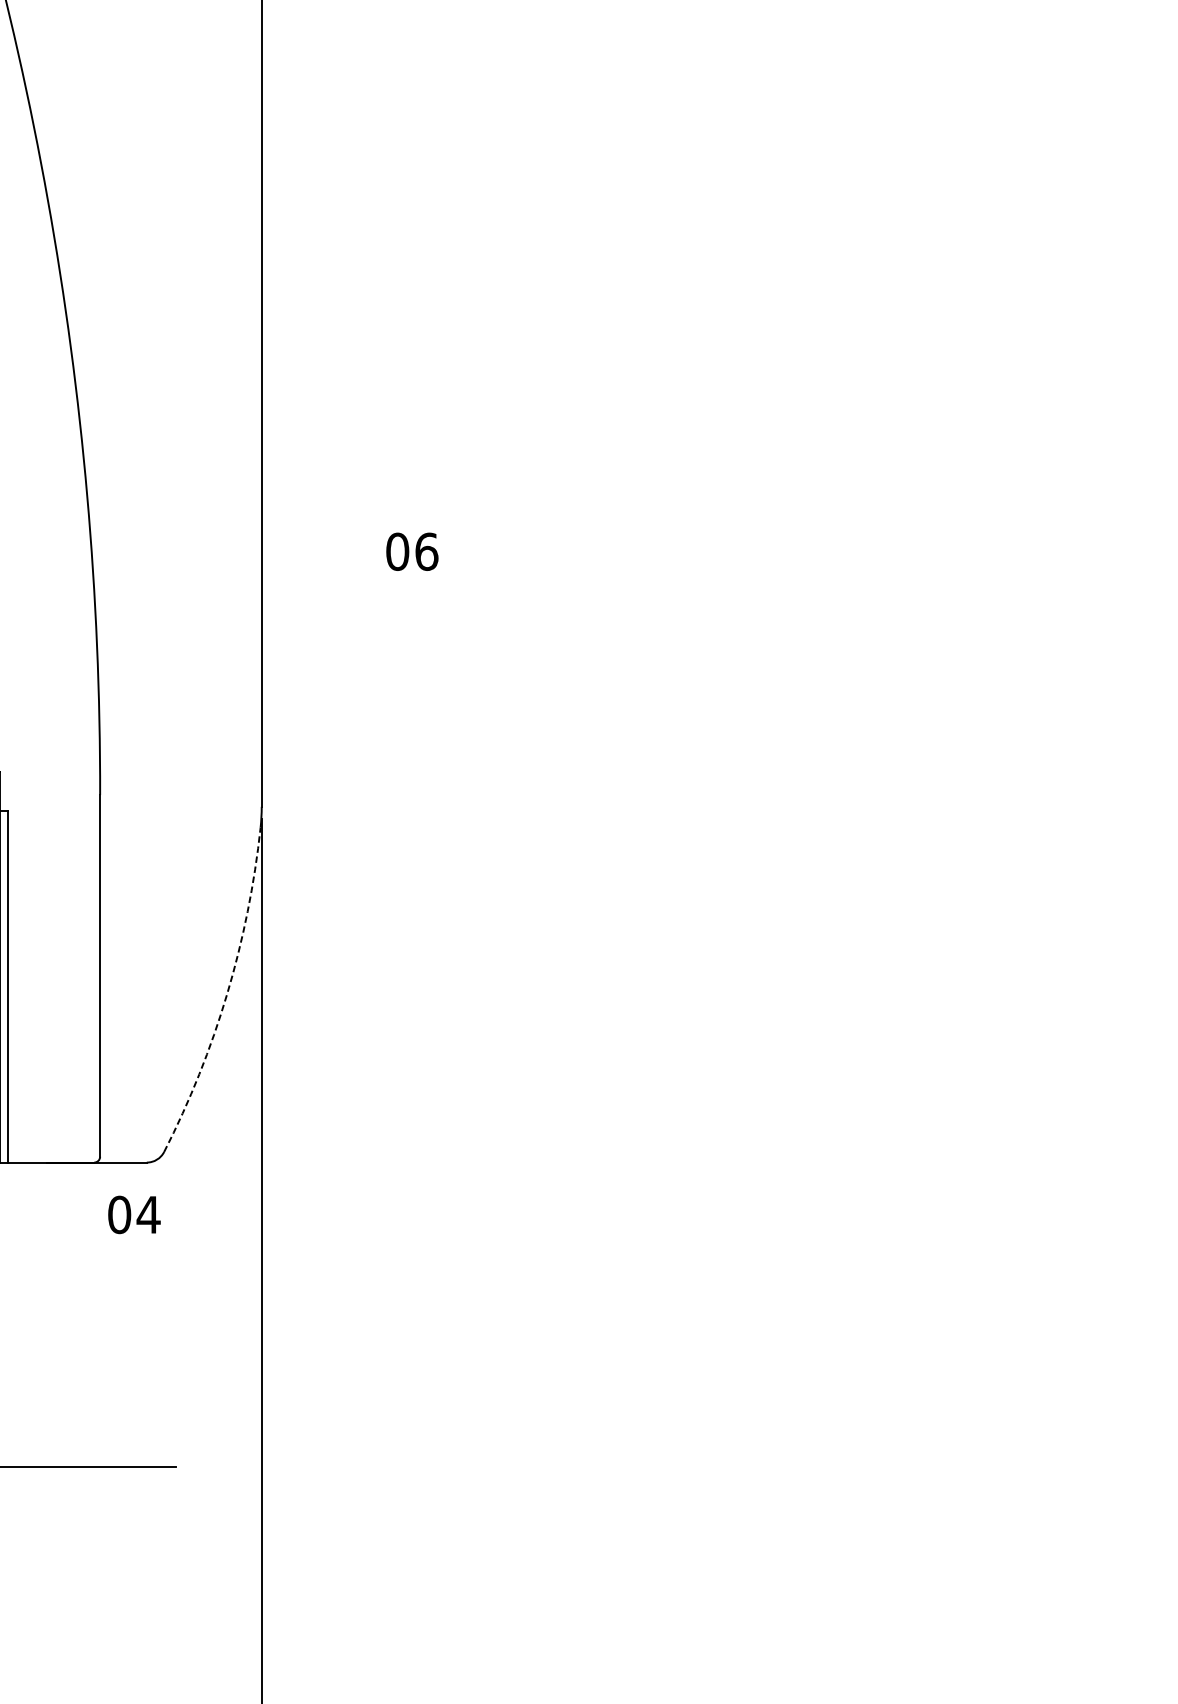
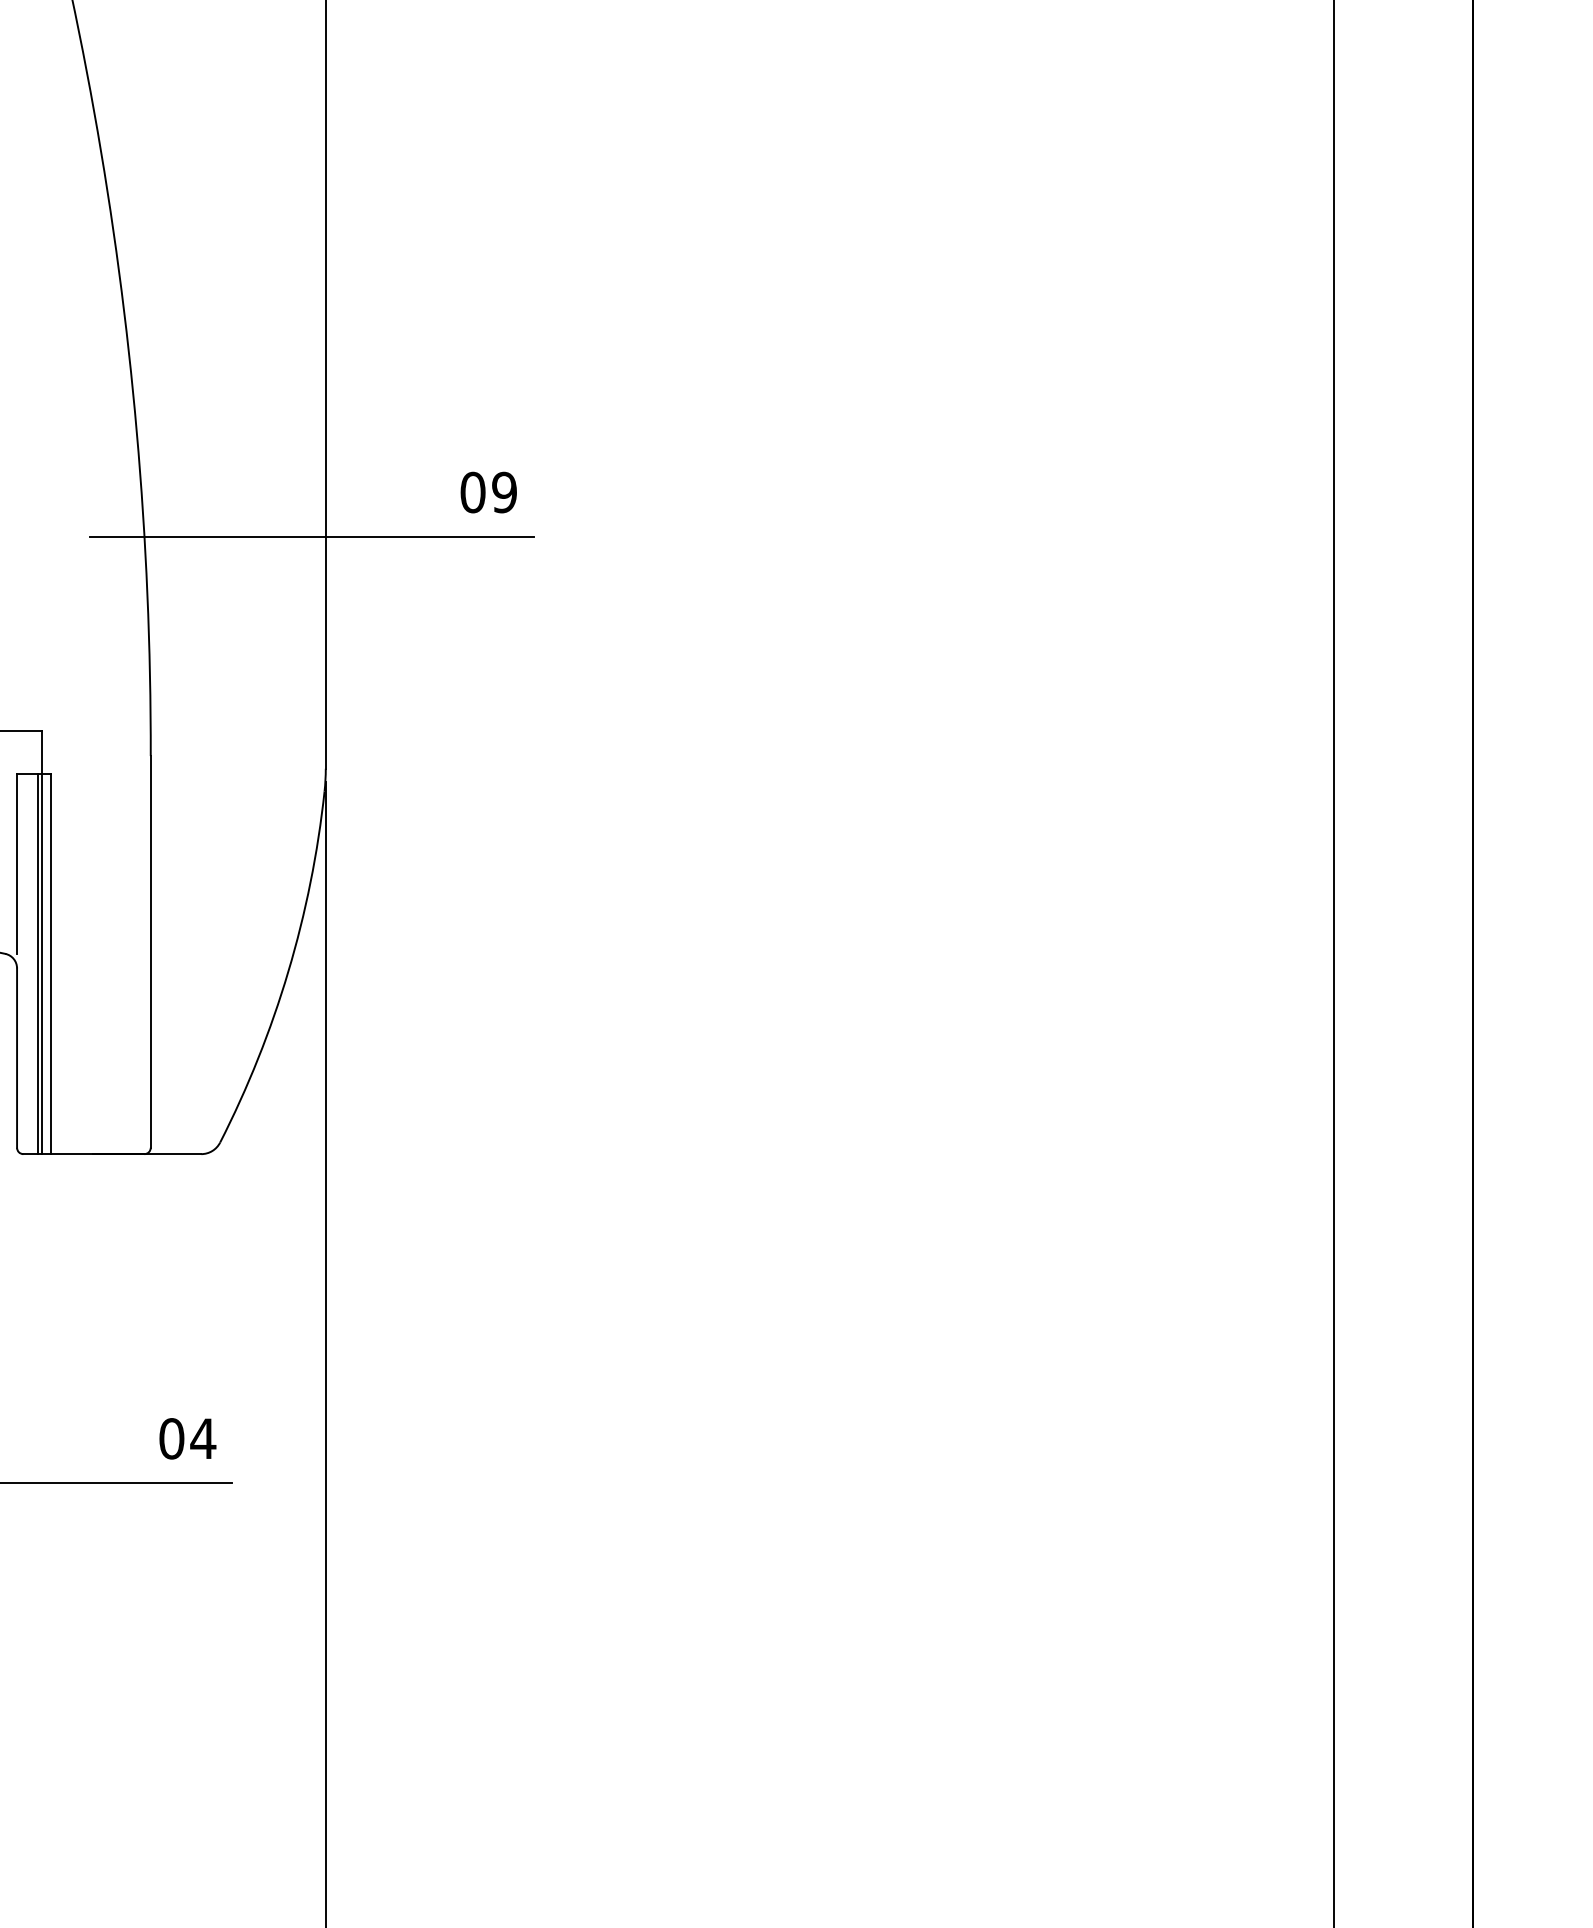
text: (426, 551) -> (504, 492), 06 -> 09
line: (248, 593) -> (311, 537), added
arc: (227, 993) -> (288, 971), dashed -> solid
text: (134, 1214) -> (187, 1438), moved

